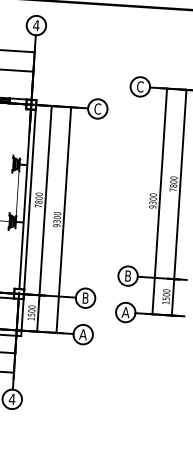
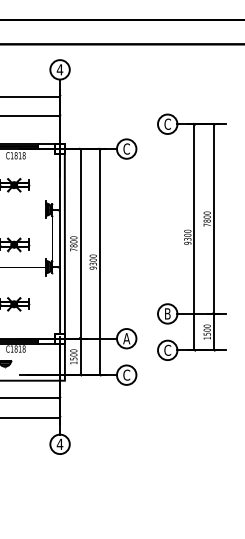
text: (85, 298) -> (126, 338), B -> A
text: (125, 311) -> (167, 349), A -> C
text: (83, 333) -> (126, 374), A -> C

